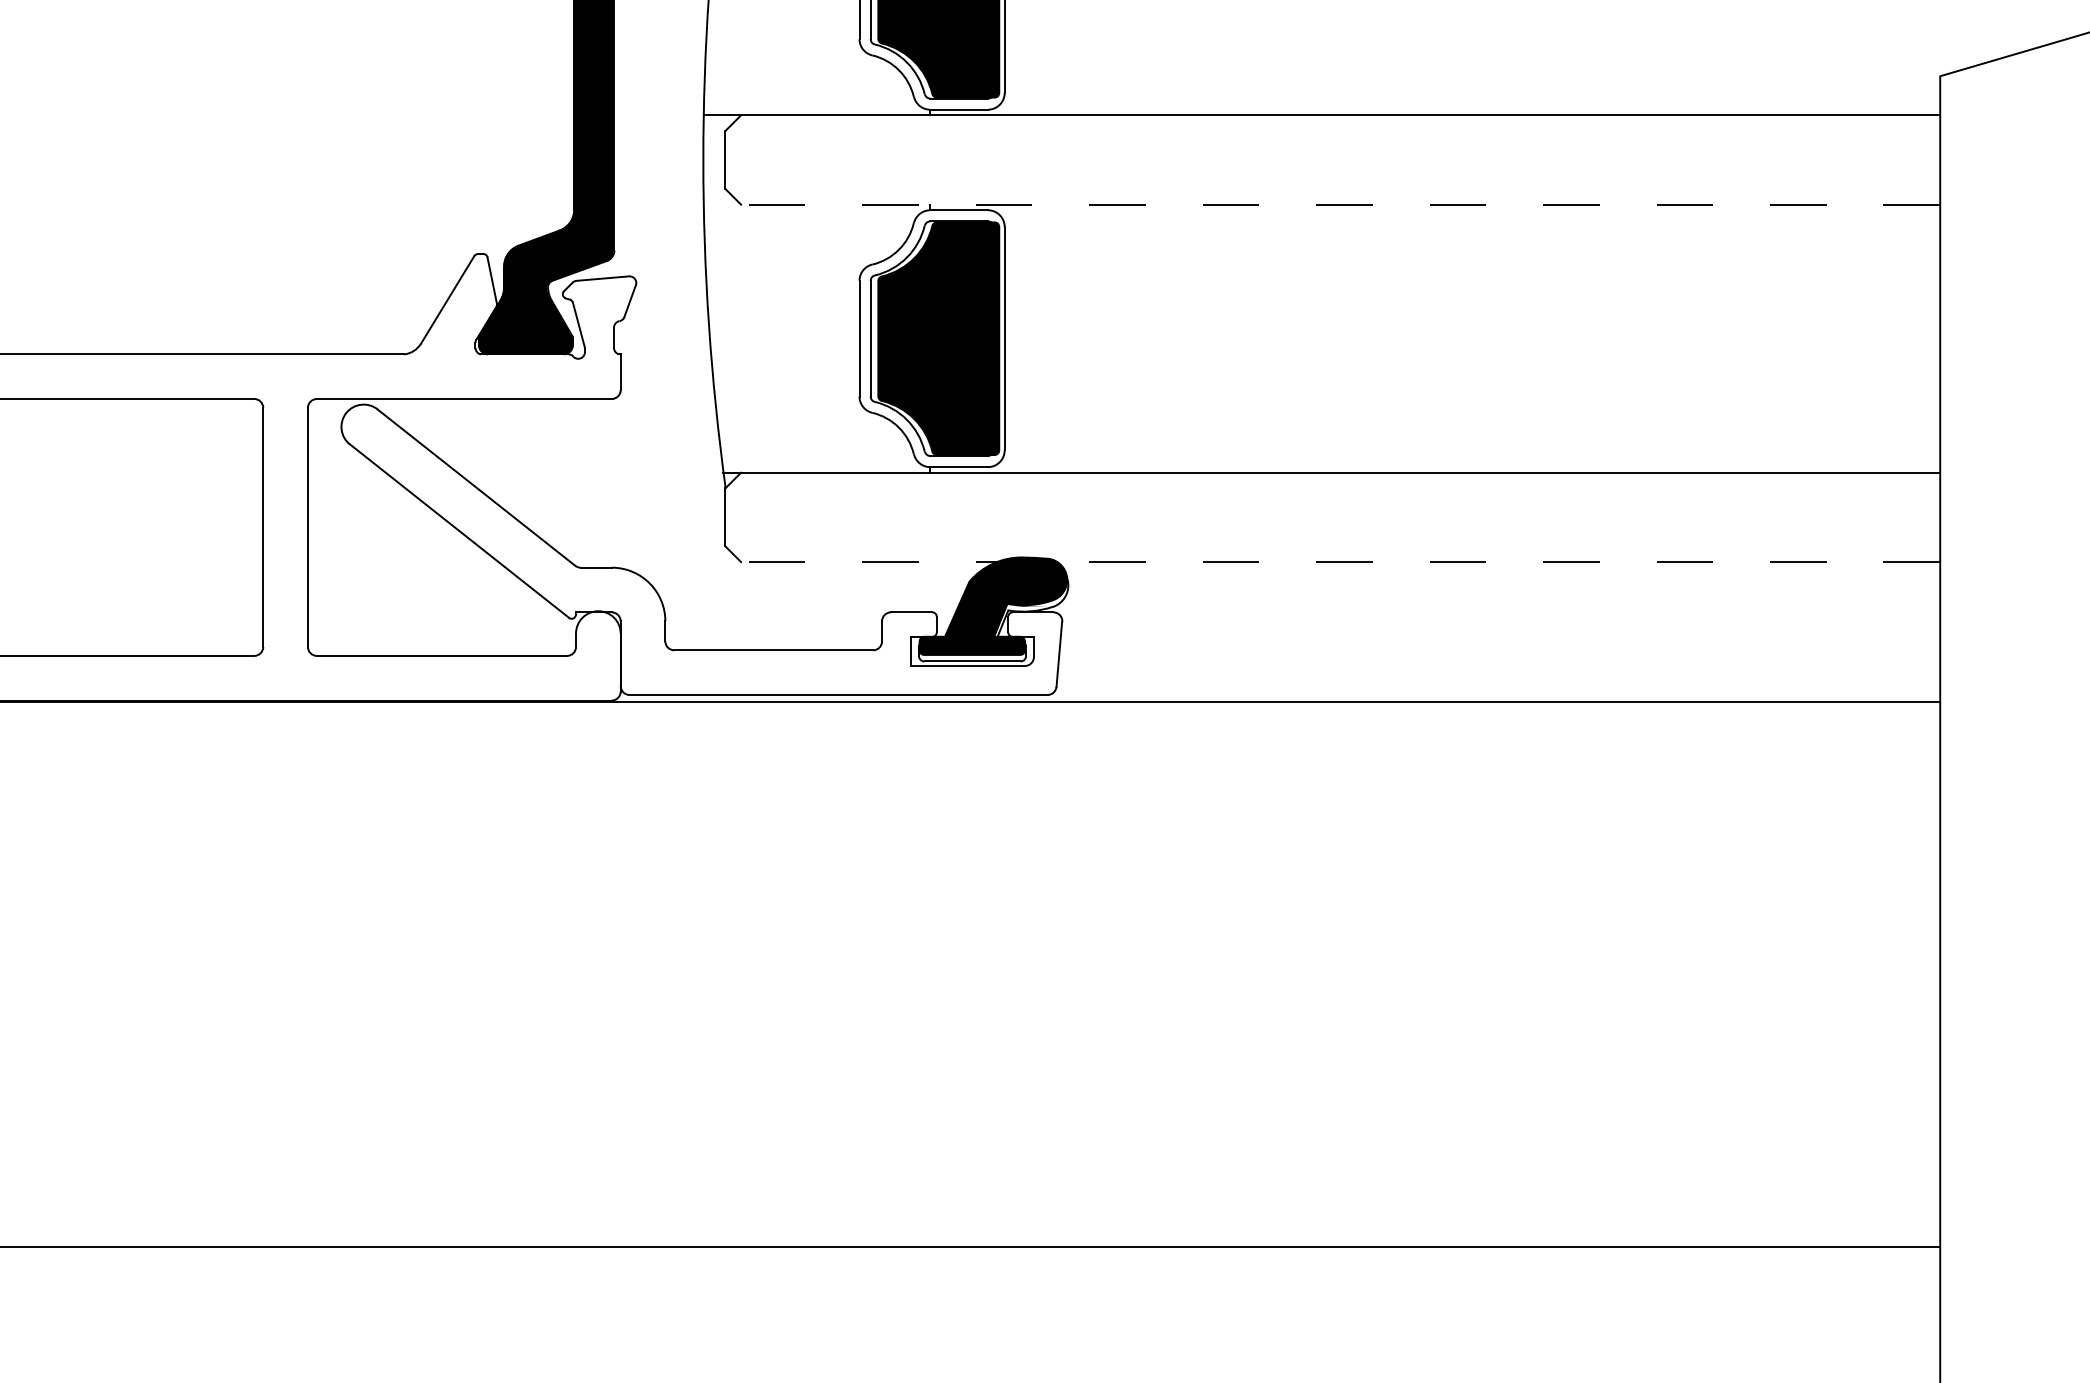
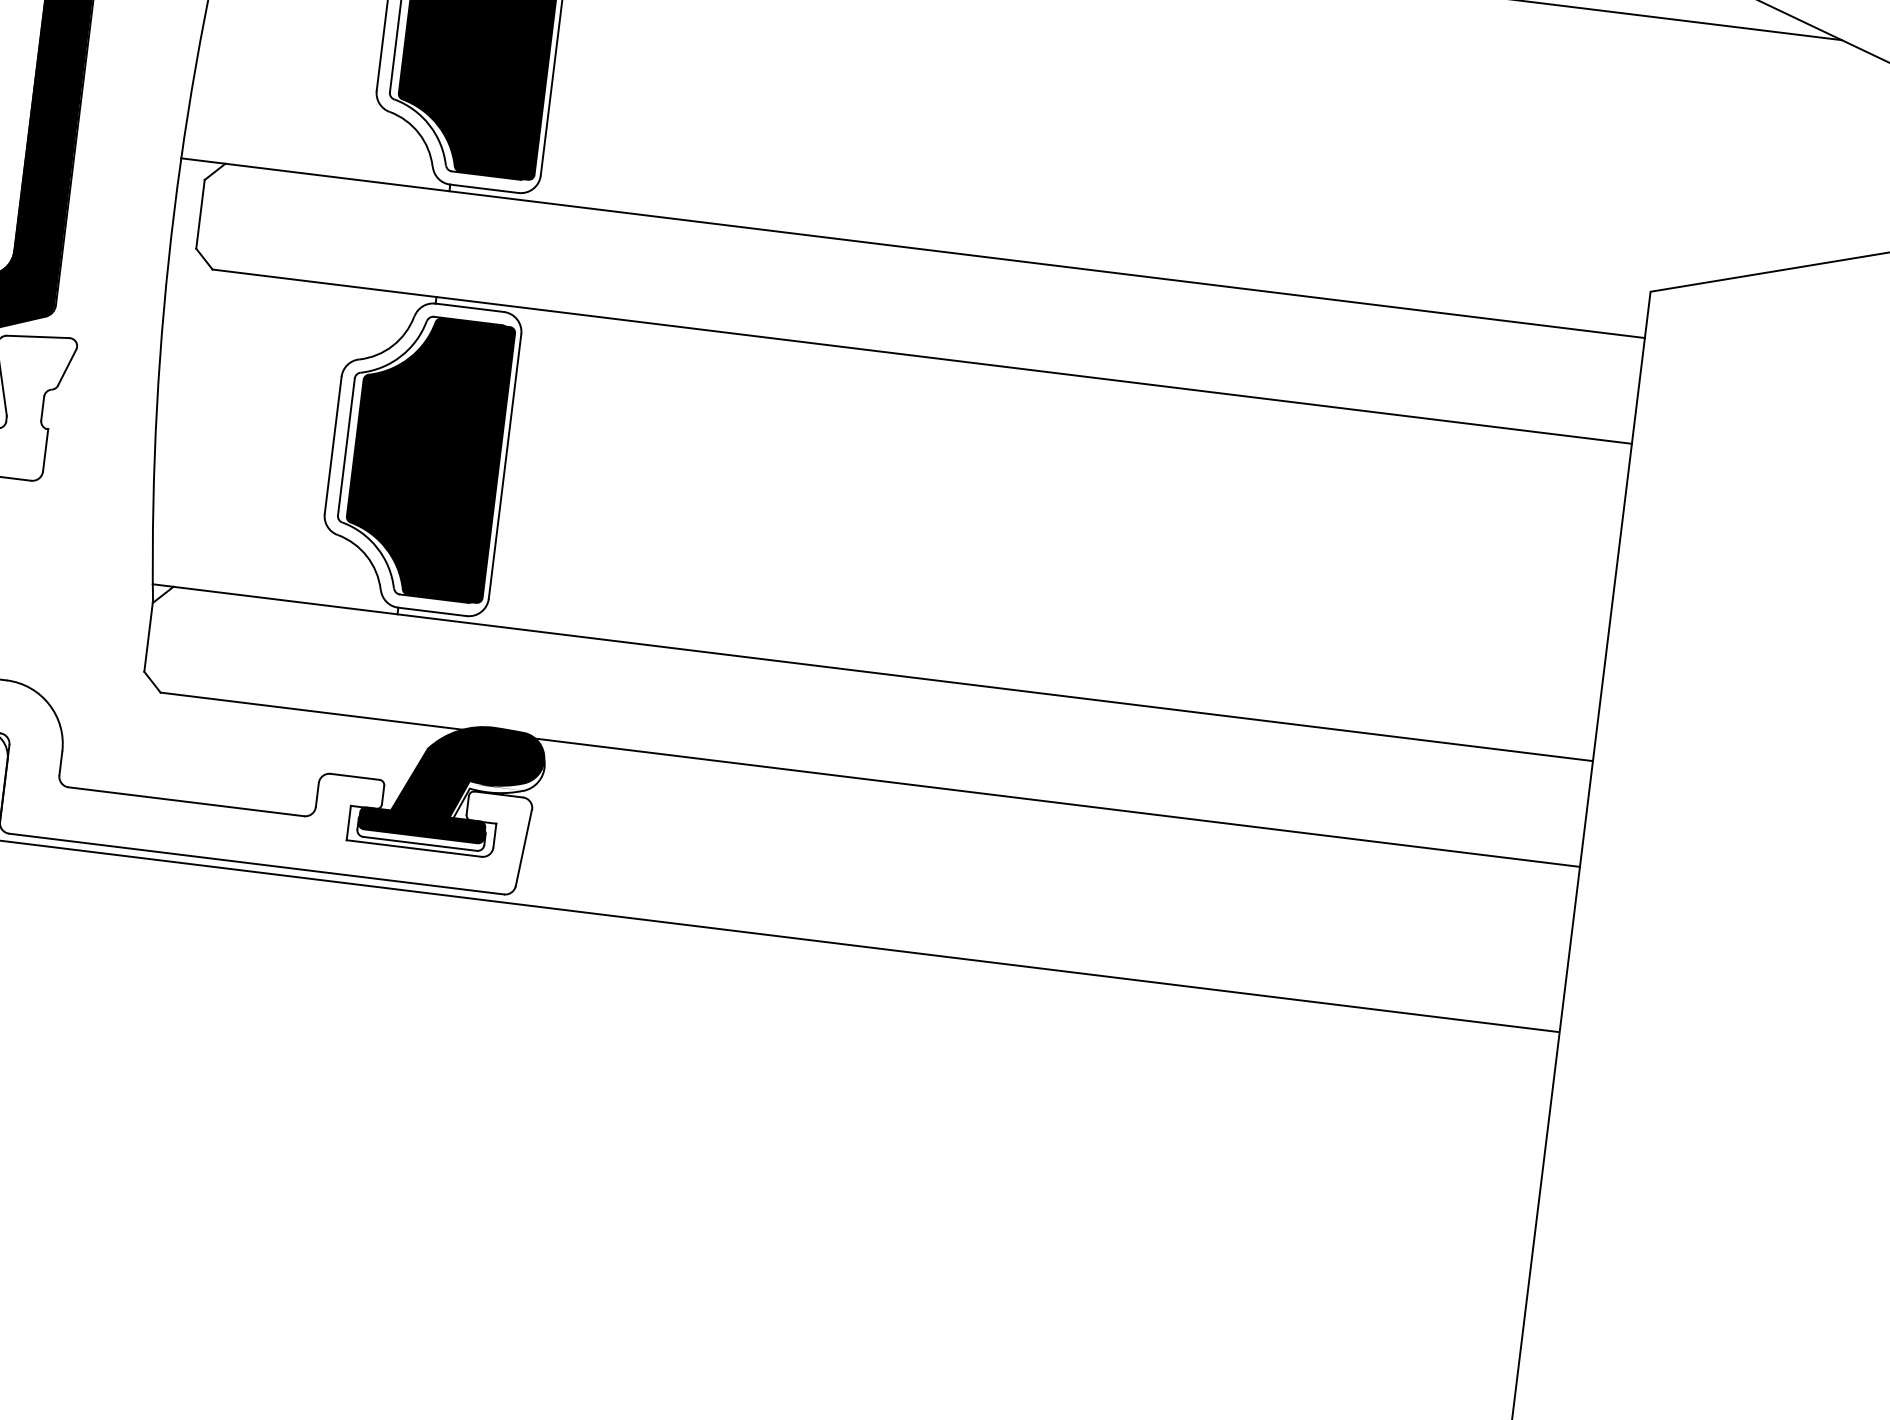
line: (1340, 204) -> (922, 356), dashed -> solid
line: (1340, 562) -> (870, 780), dashed -> solid

